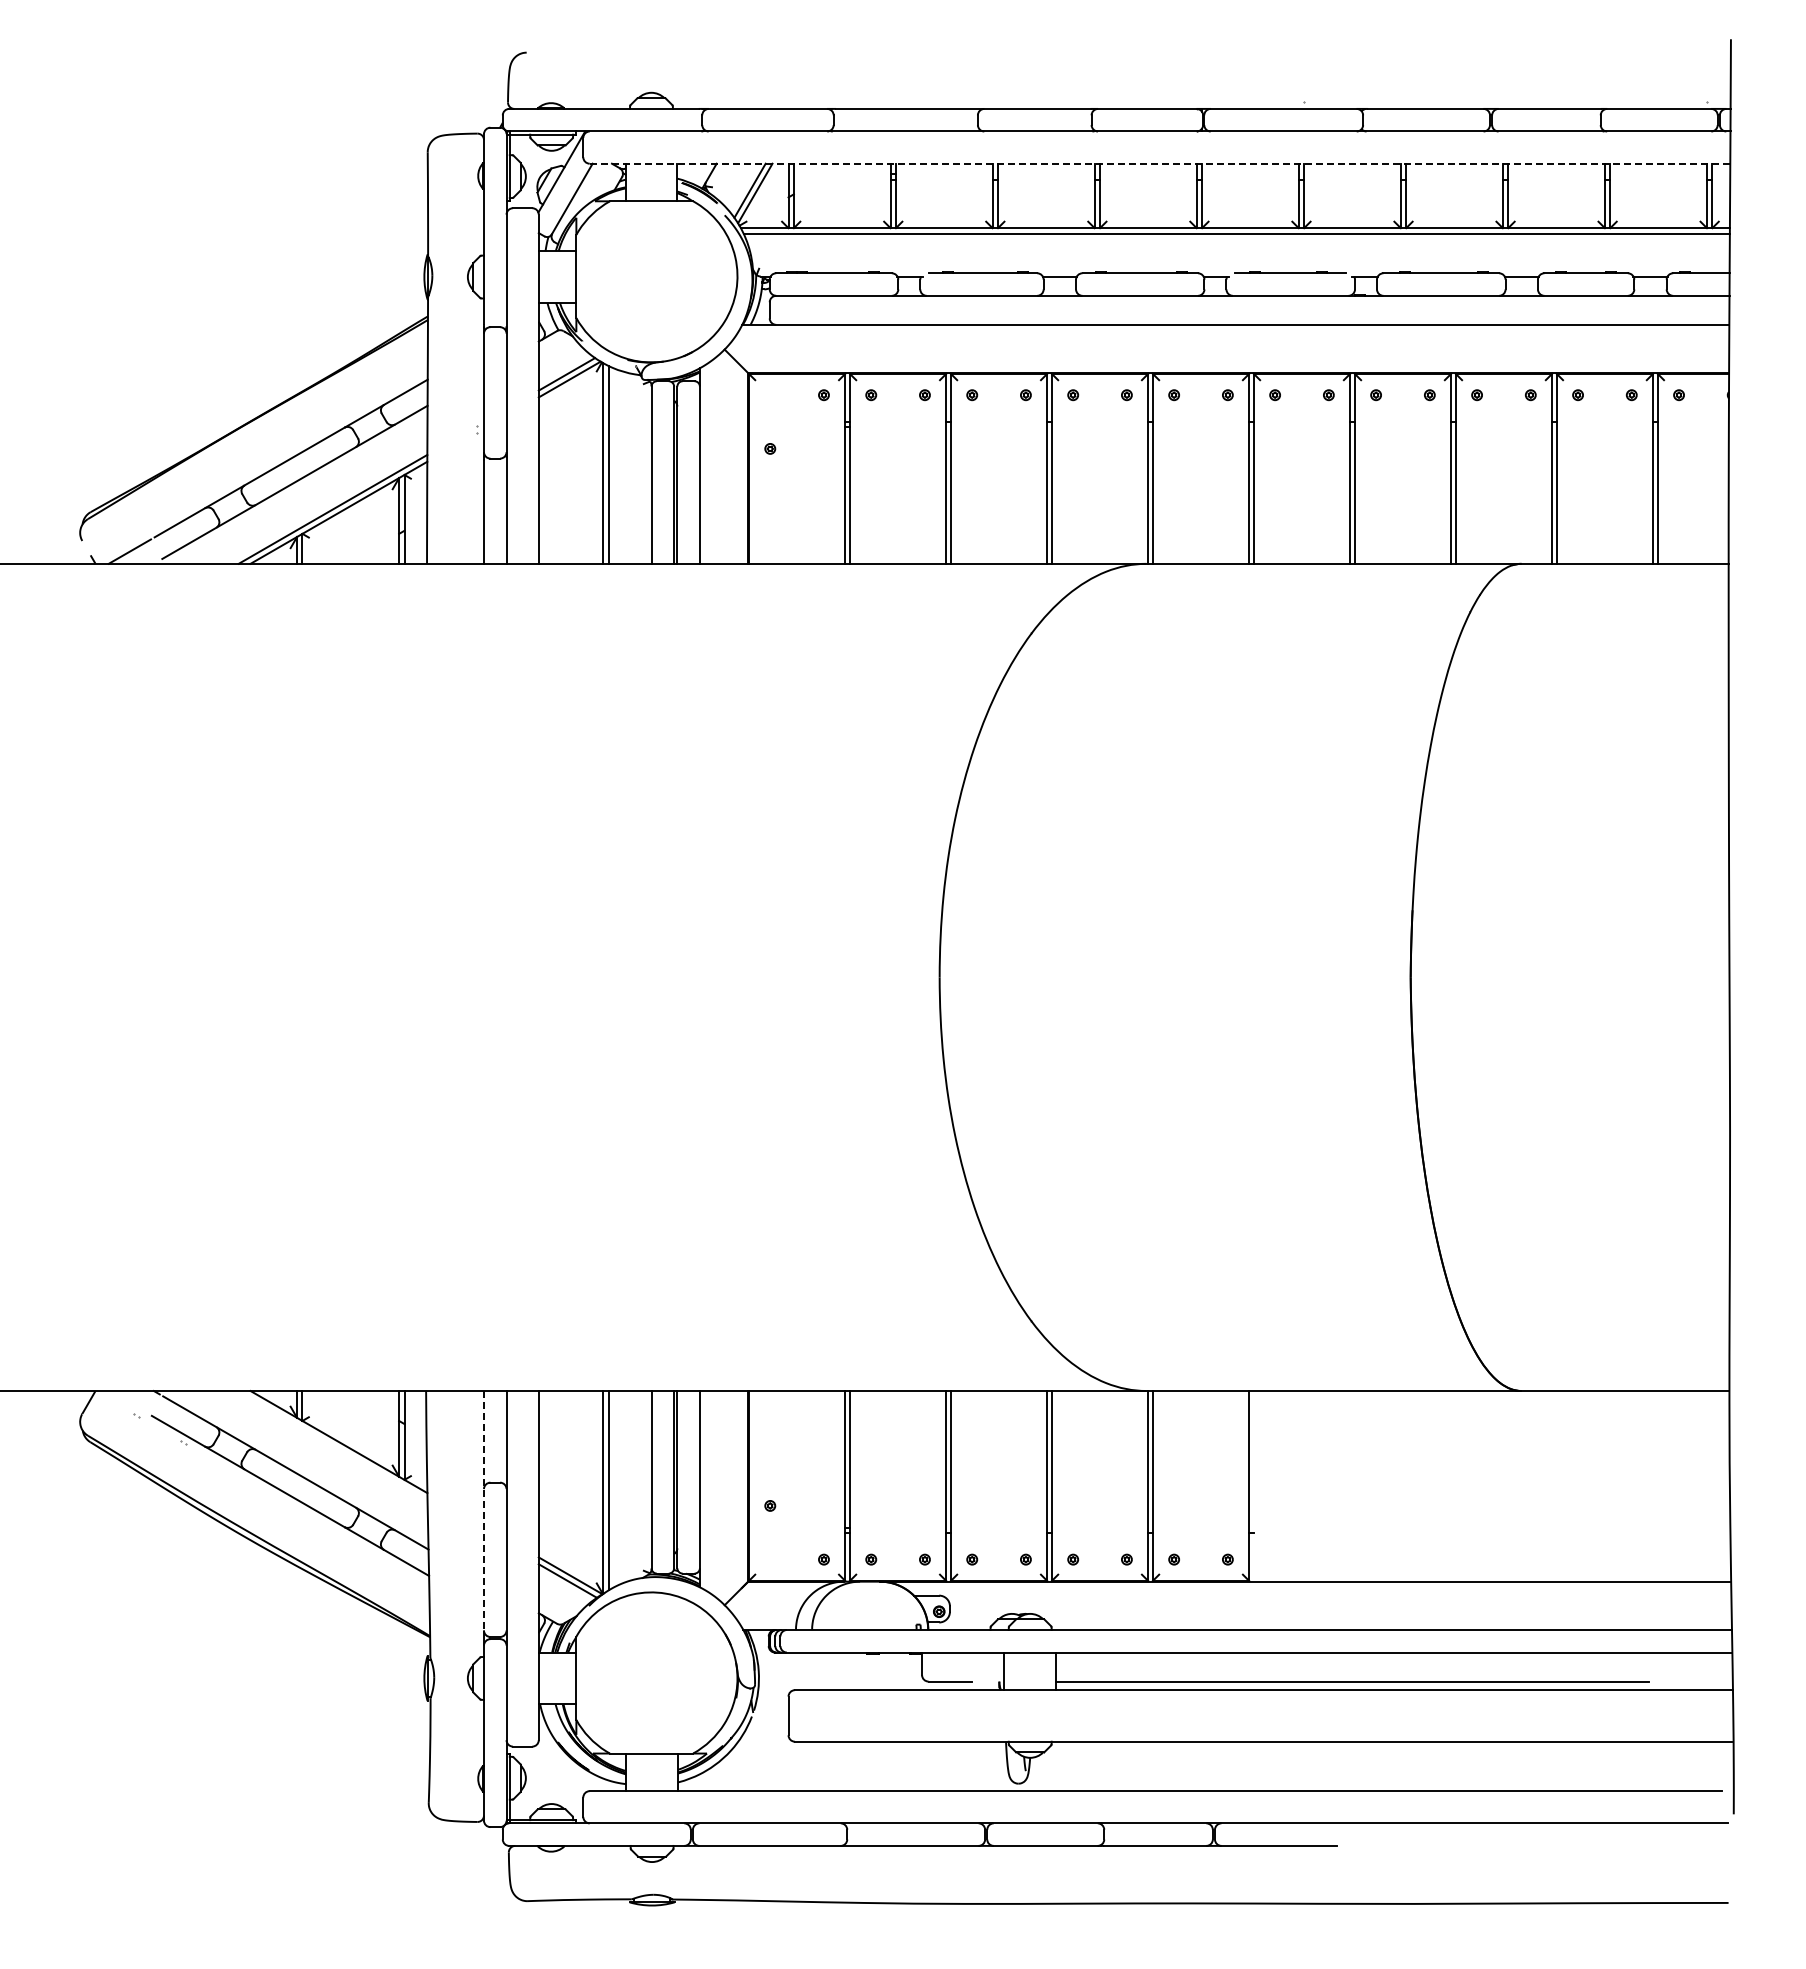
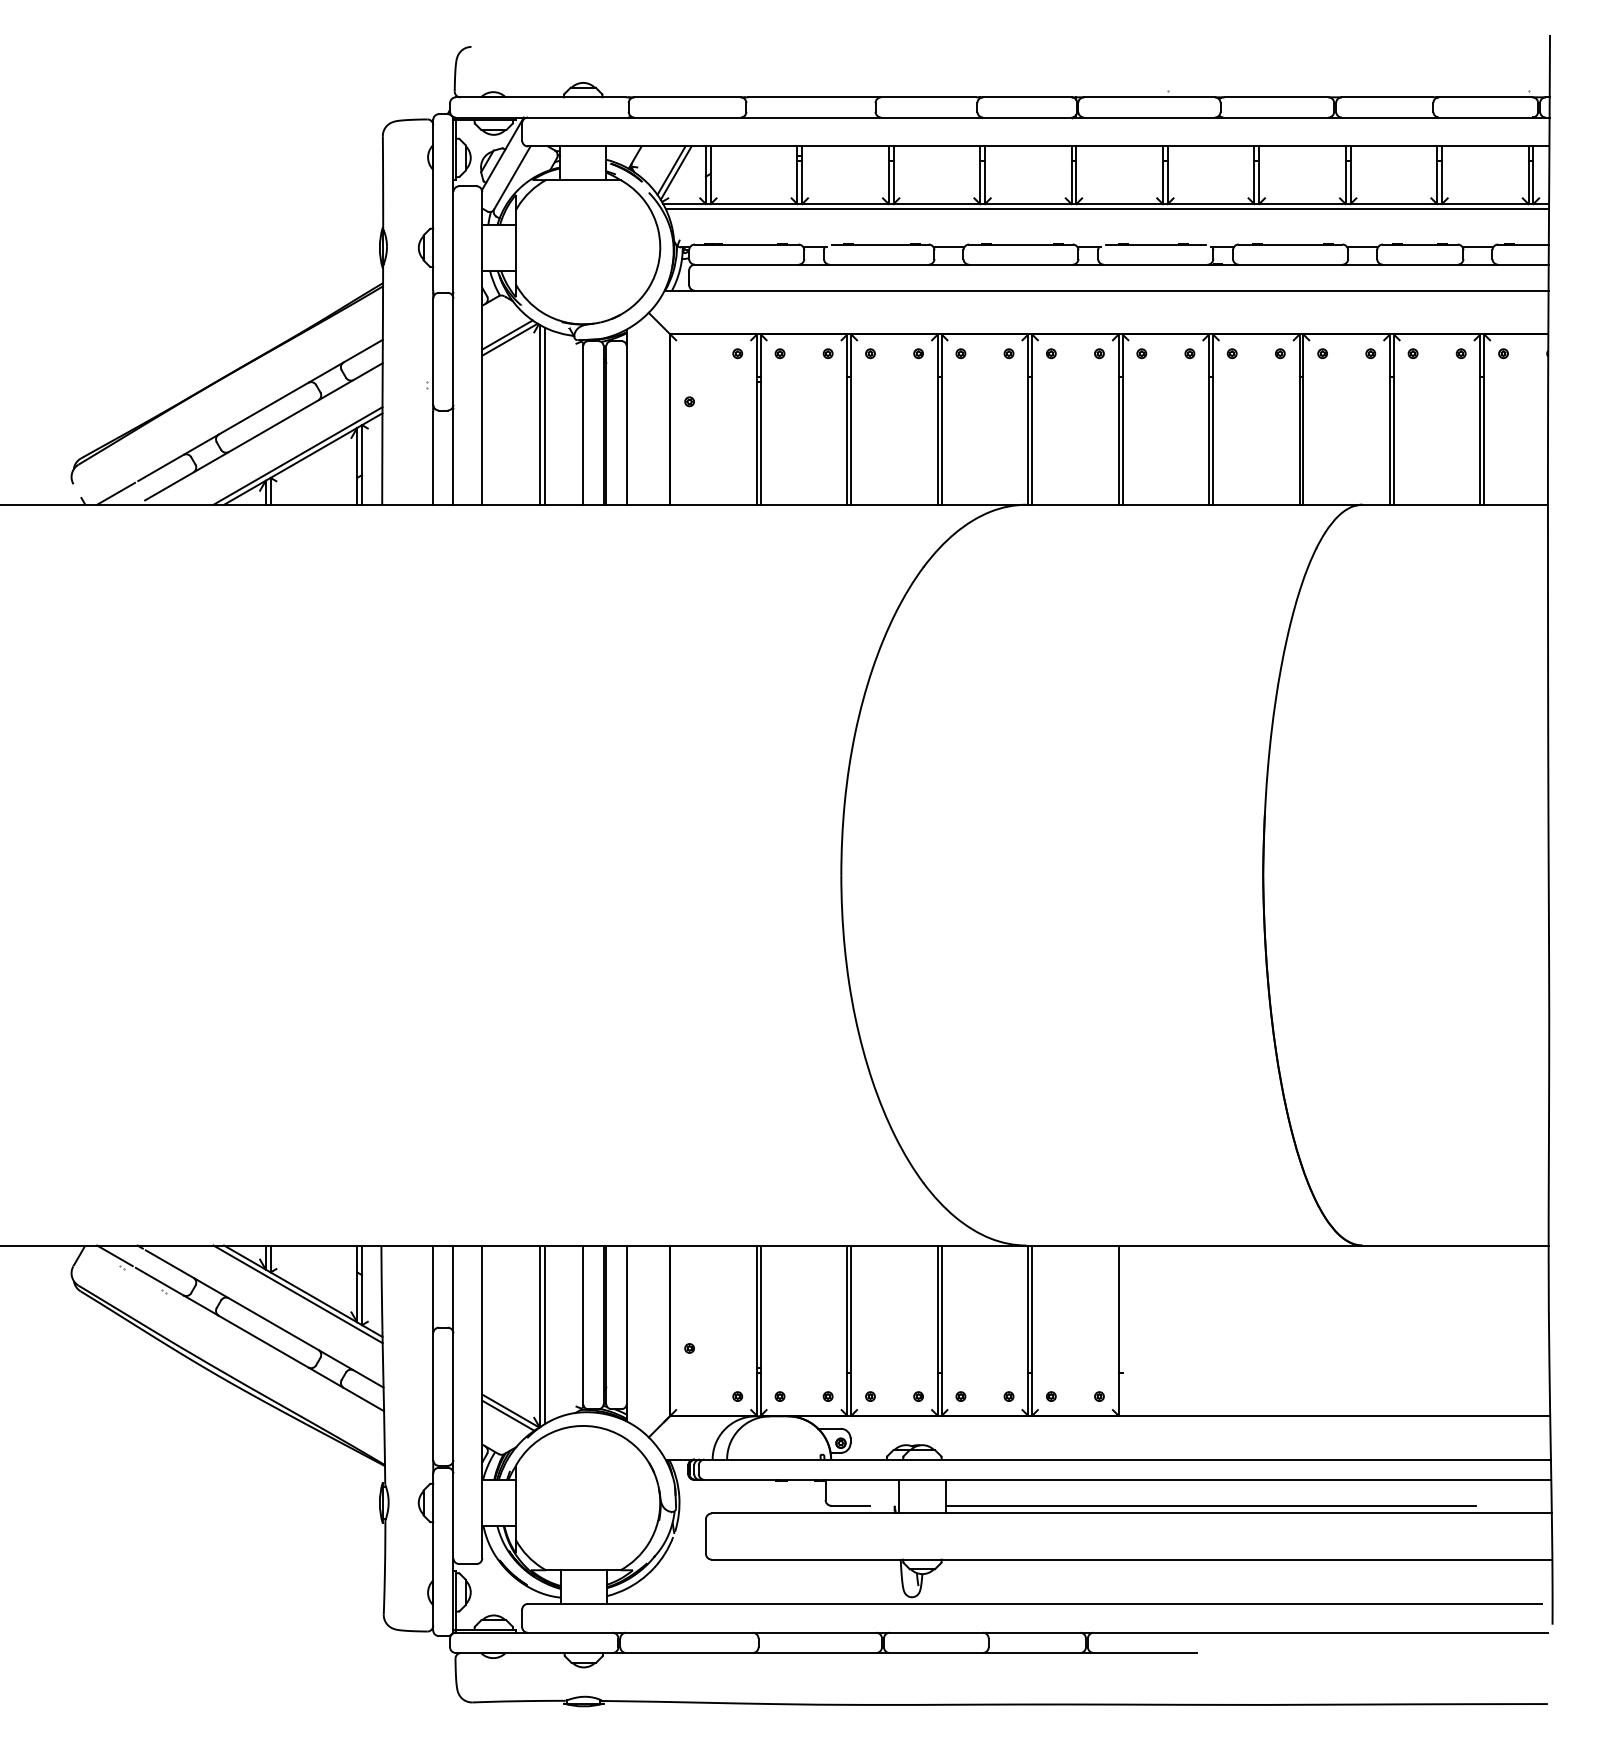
line: (1159, 163) -> (1038, 146), dashed -> solid
line: (128, 1402) -> (114, 1255), added
line: (332, 1445) -> (297, 1294), added
line: (484, 1510) -> (433, 1352), dashed -> solid

